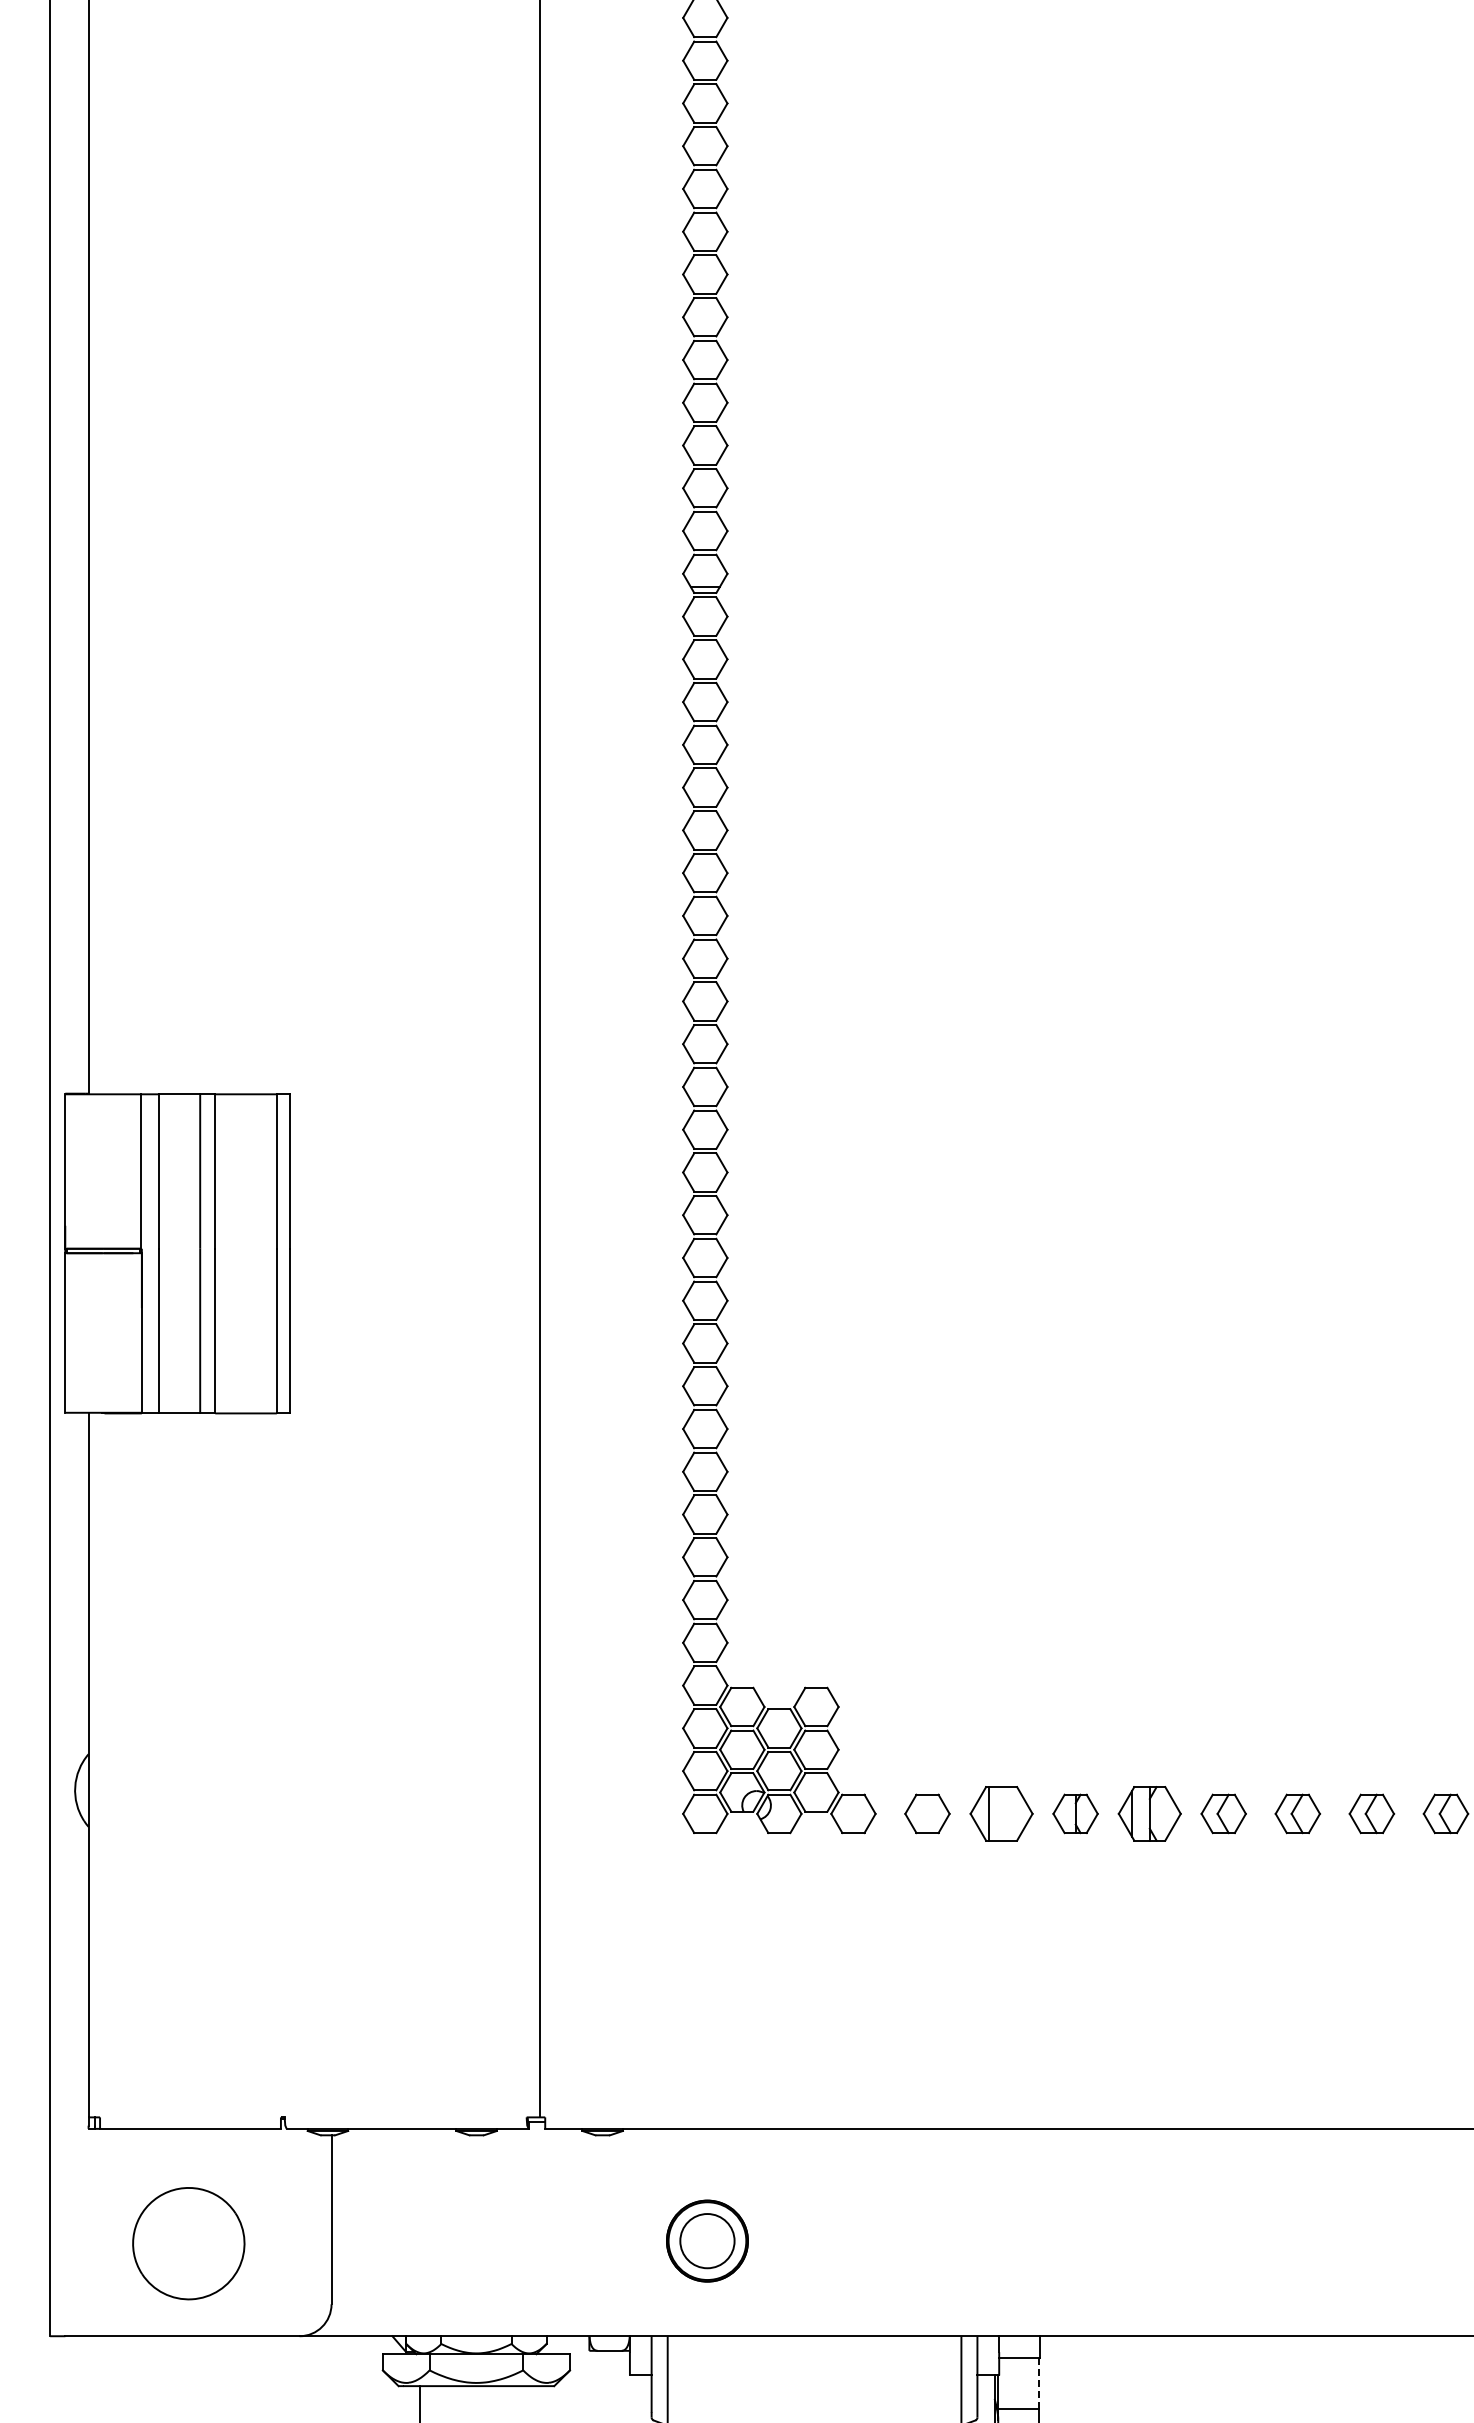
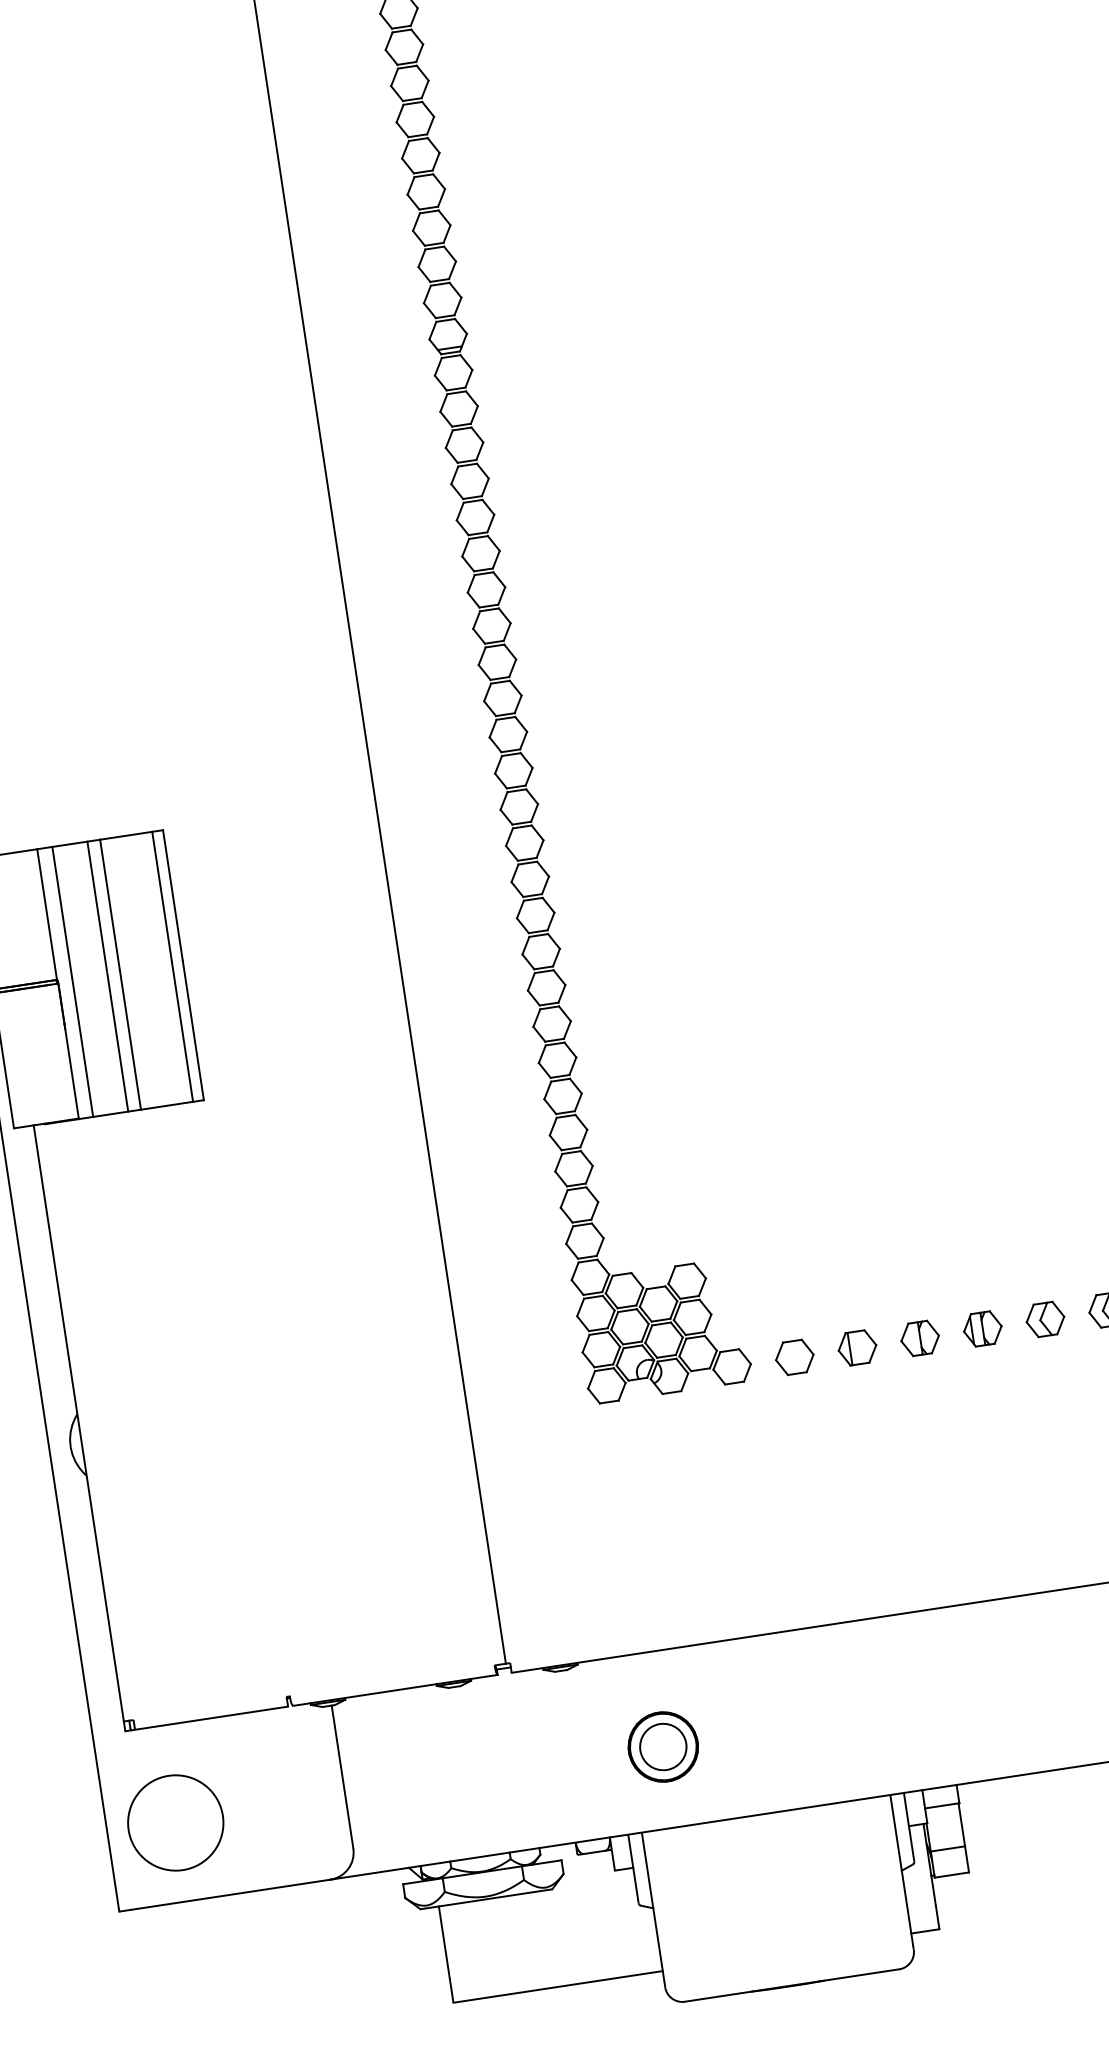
part: (1001, 1813) -> (857, 1347), size x0.71
part: (1149, 1813) -> (982, 1328), size x0.71
part: (188, 2243) -> (175, 1822), moved
line: (1038, 2383) -> (961, 1825), dashed -> solid

